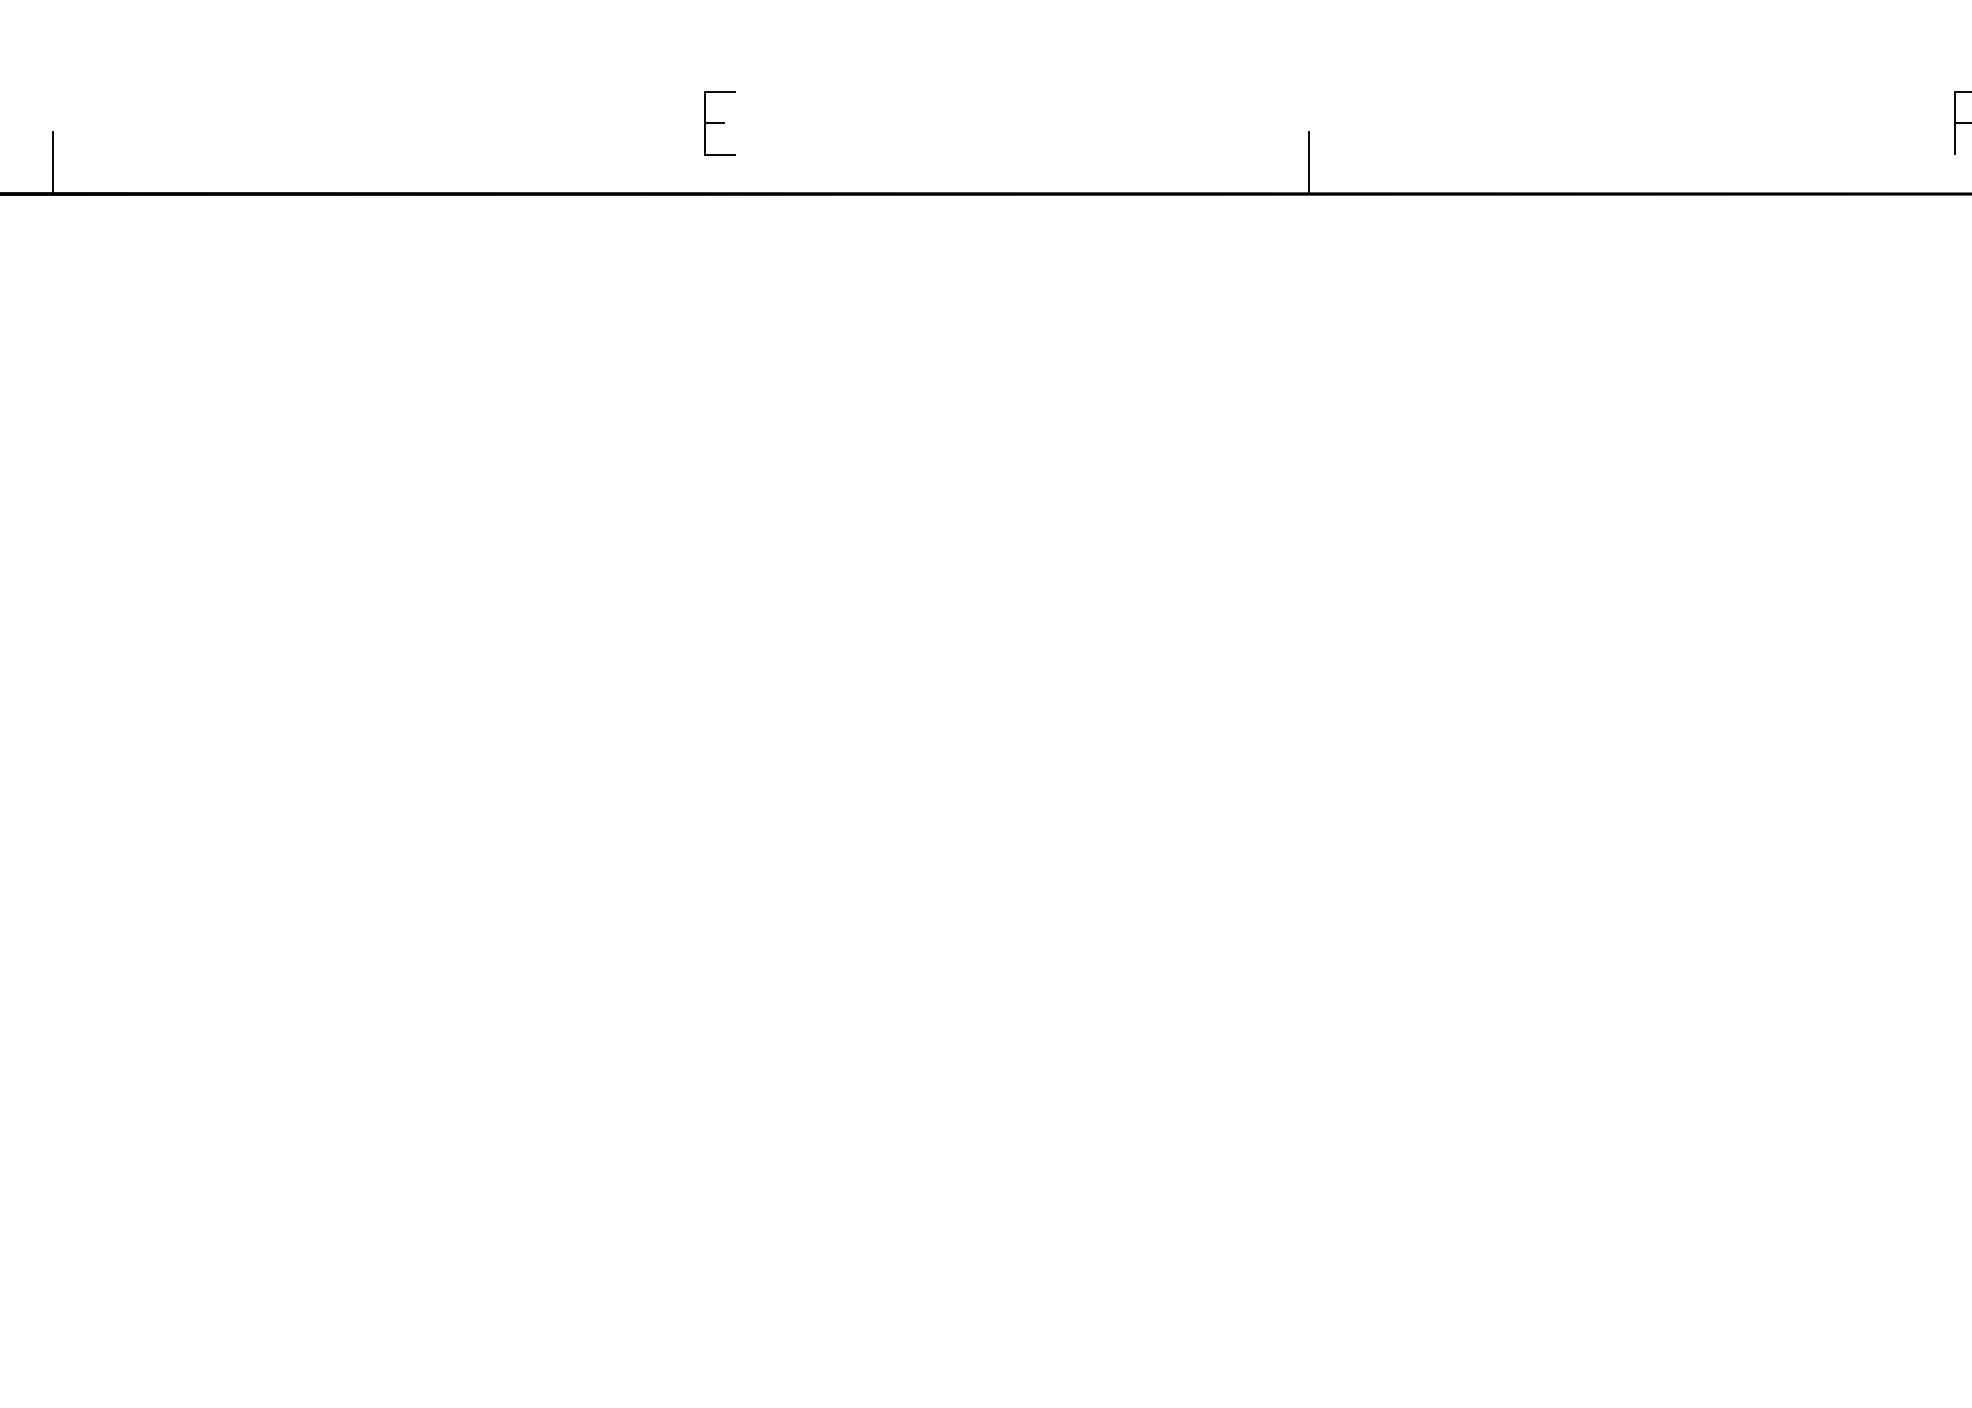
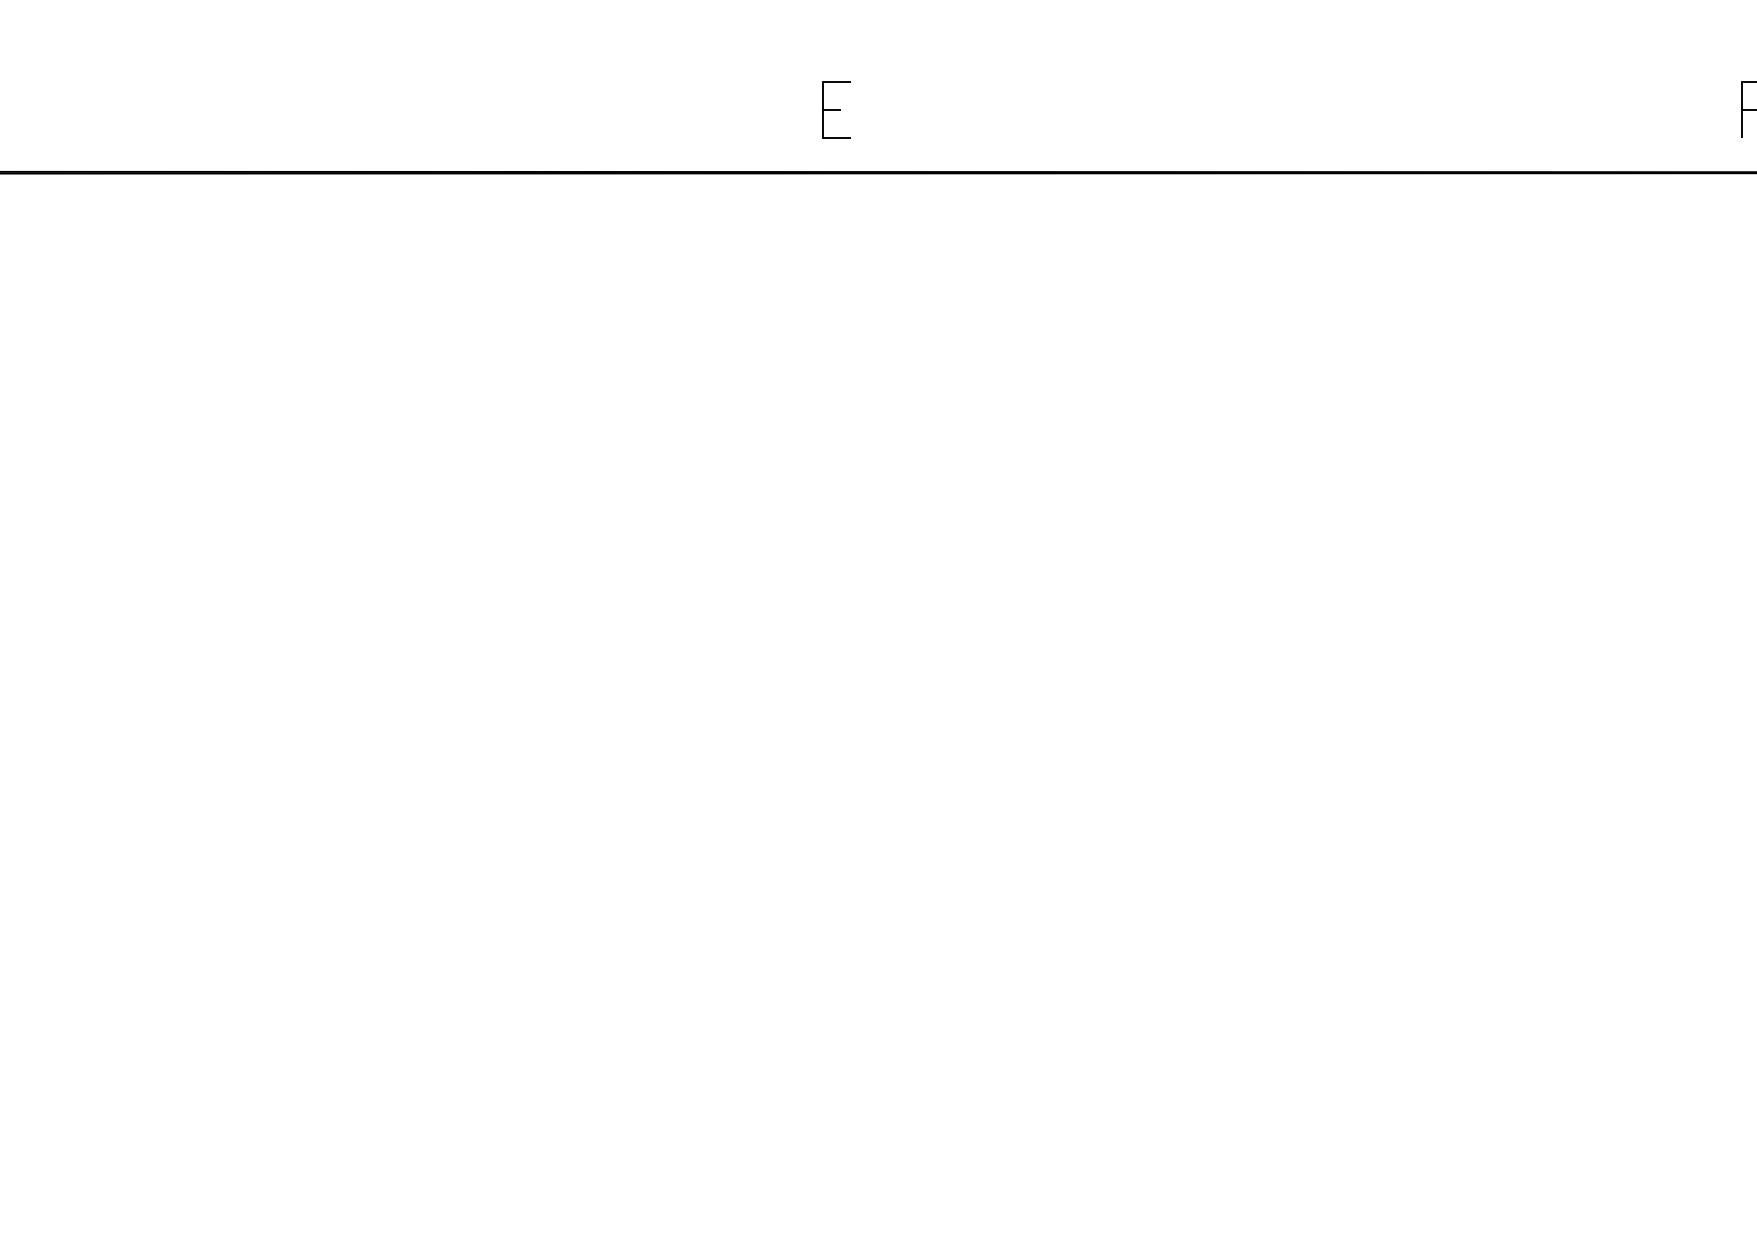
part: (719, 123) -> (836, 109), moved
line: (53, 162) -> (47, 144), removed
line: (1308, 162) -> (1165, 144), removed

